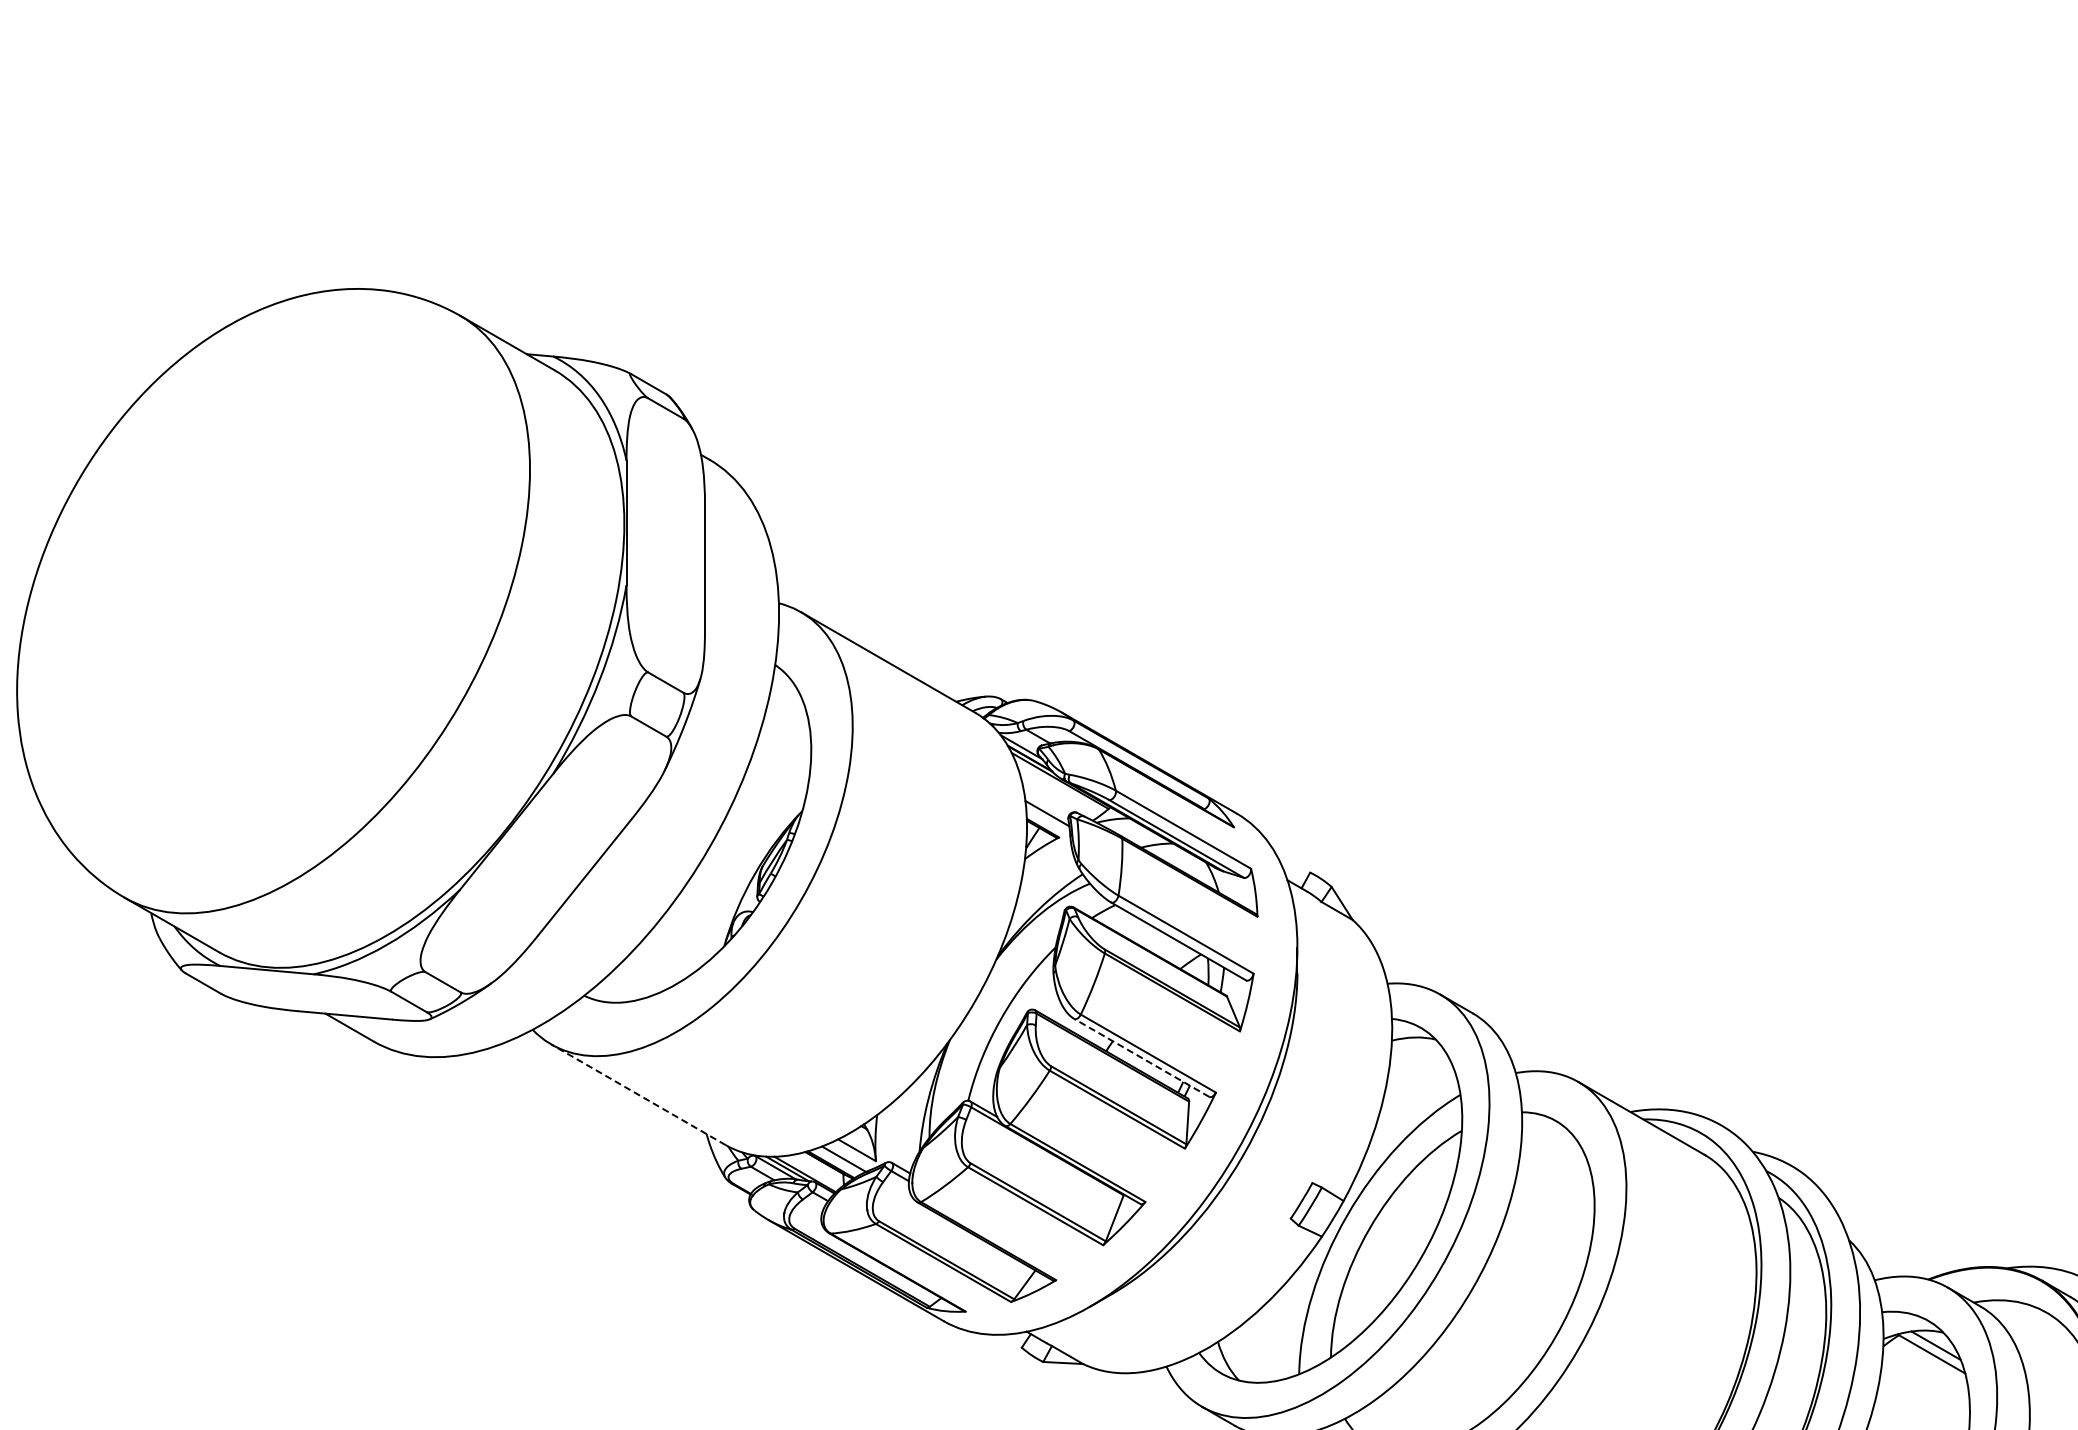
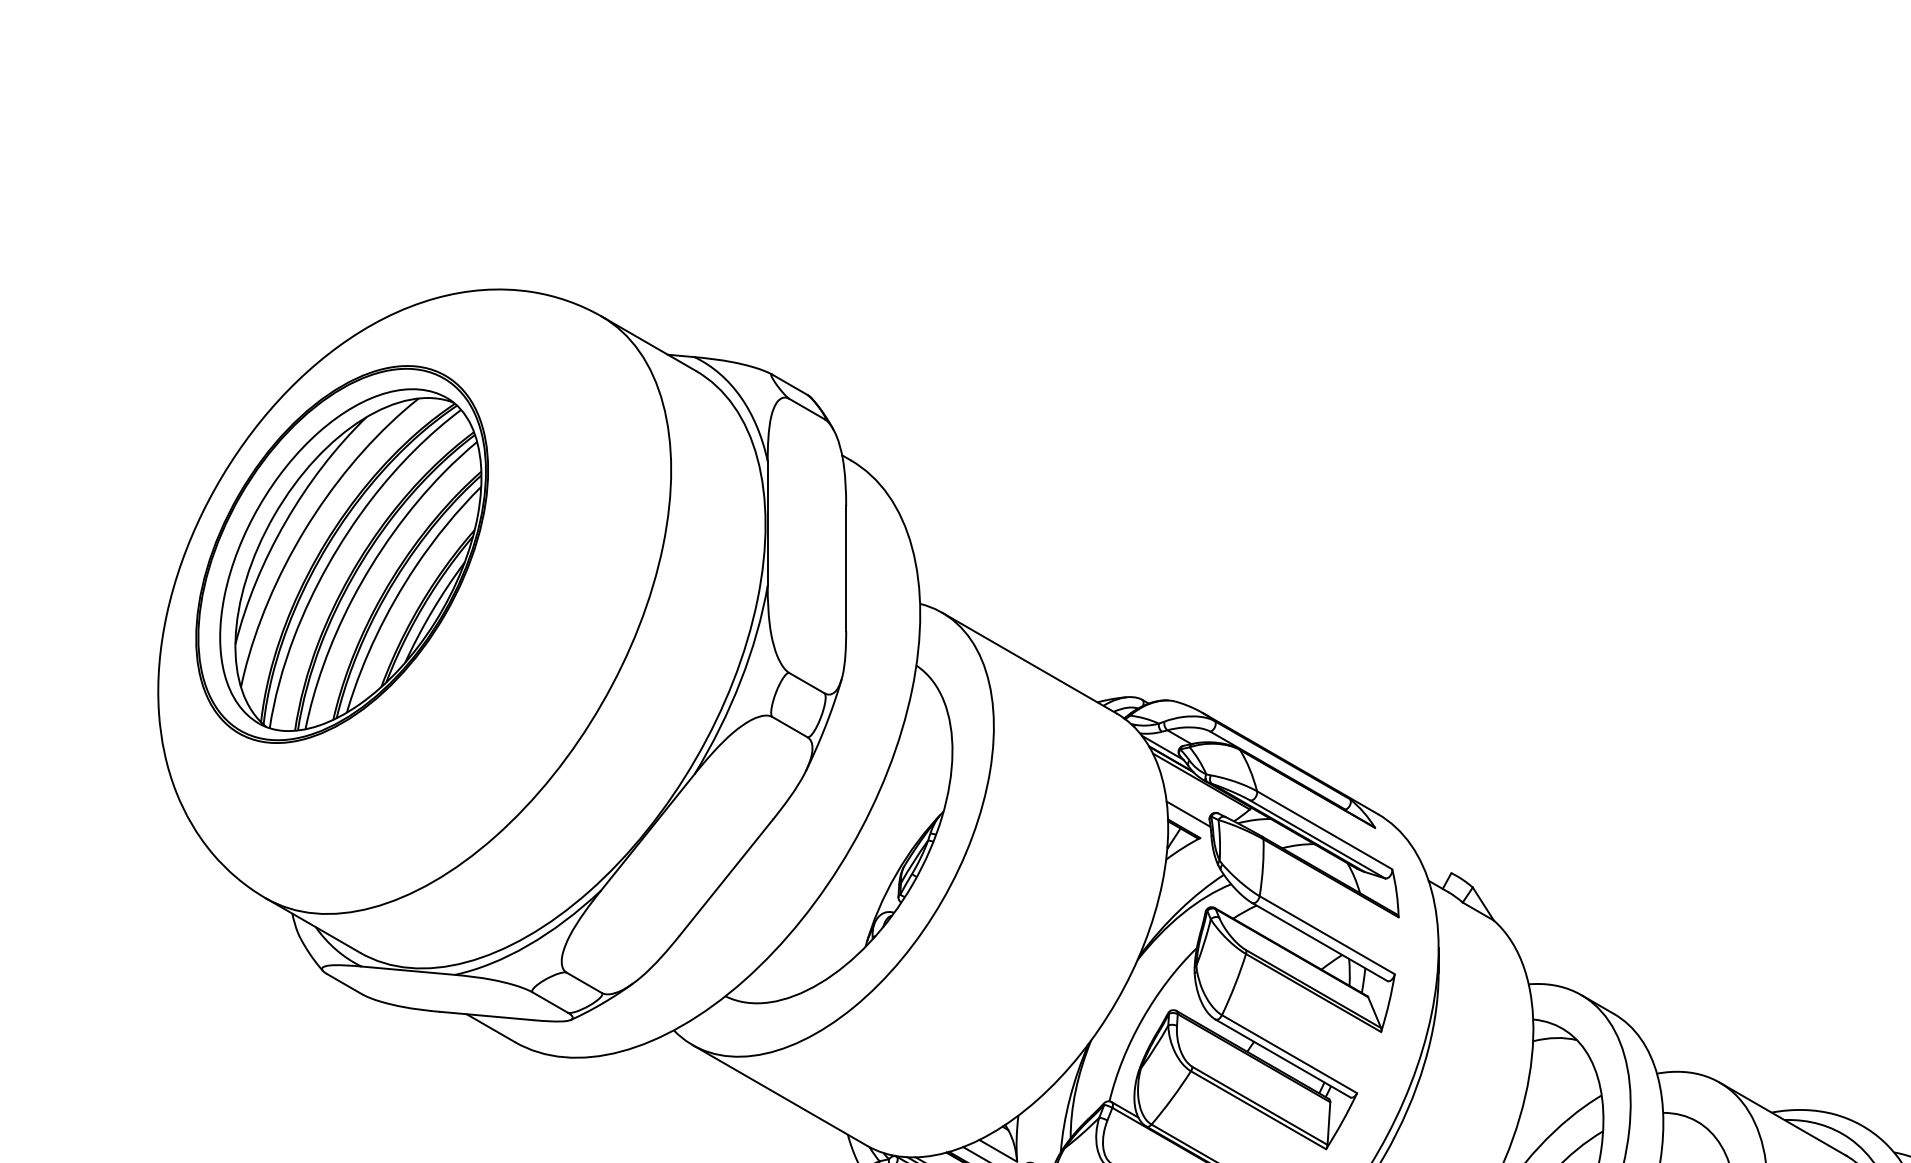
part: (200, 553) -> (341, 554), added
line: (1141, 1057) -> (1282, 1058), dashed -> solid
line: (638, 1094) -> (779, 1095), dashed -> solid

